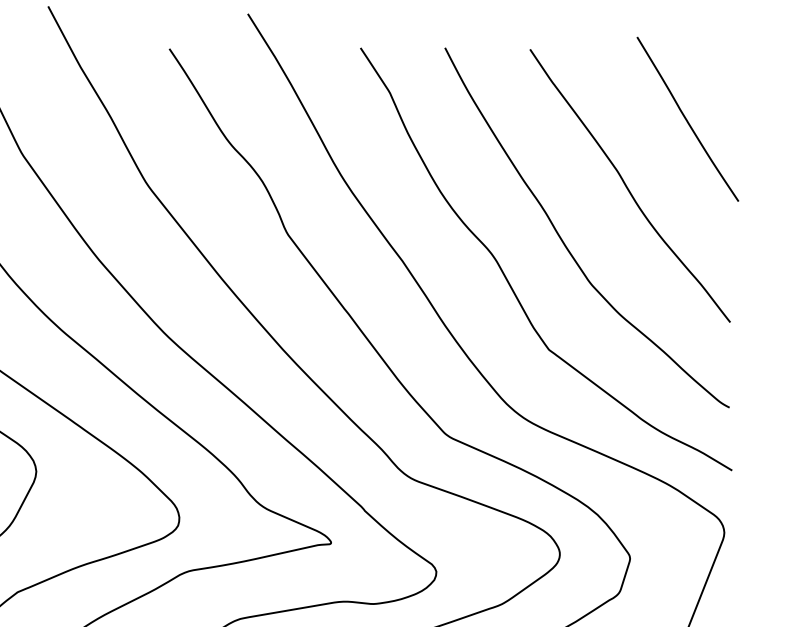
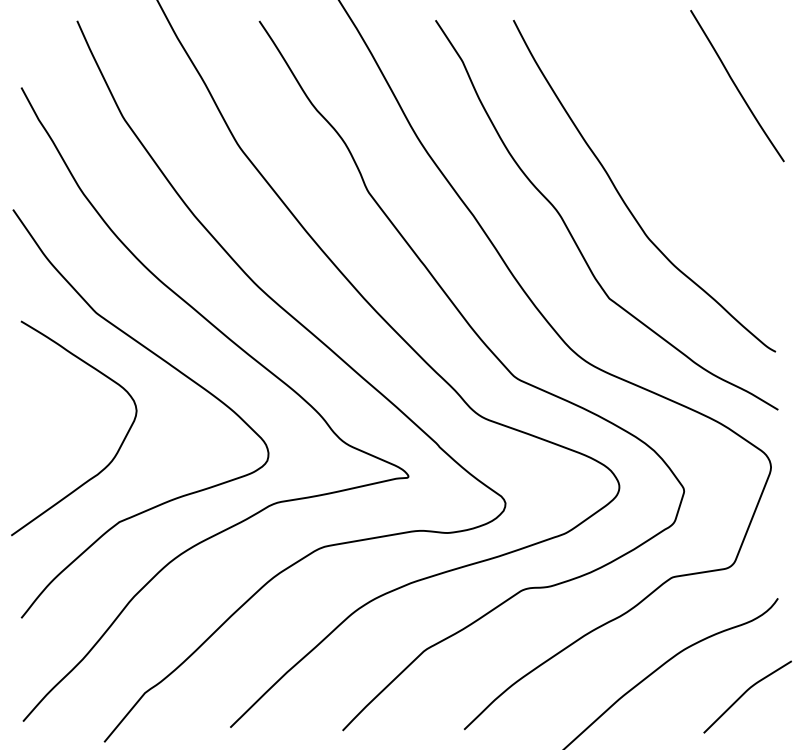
curve: (628, 187) -> (682, 148), removed

